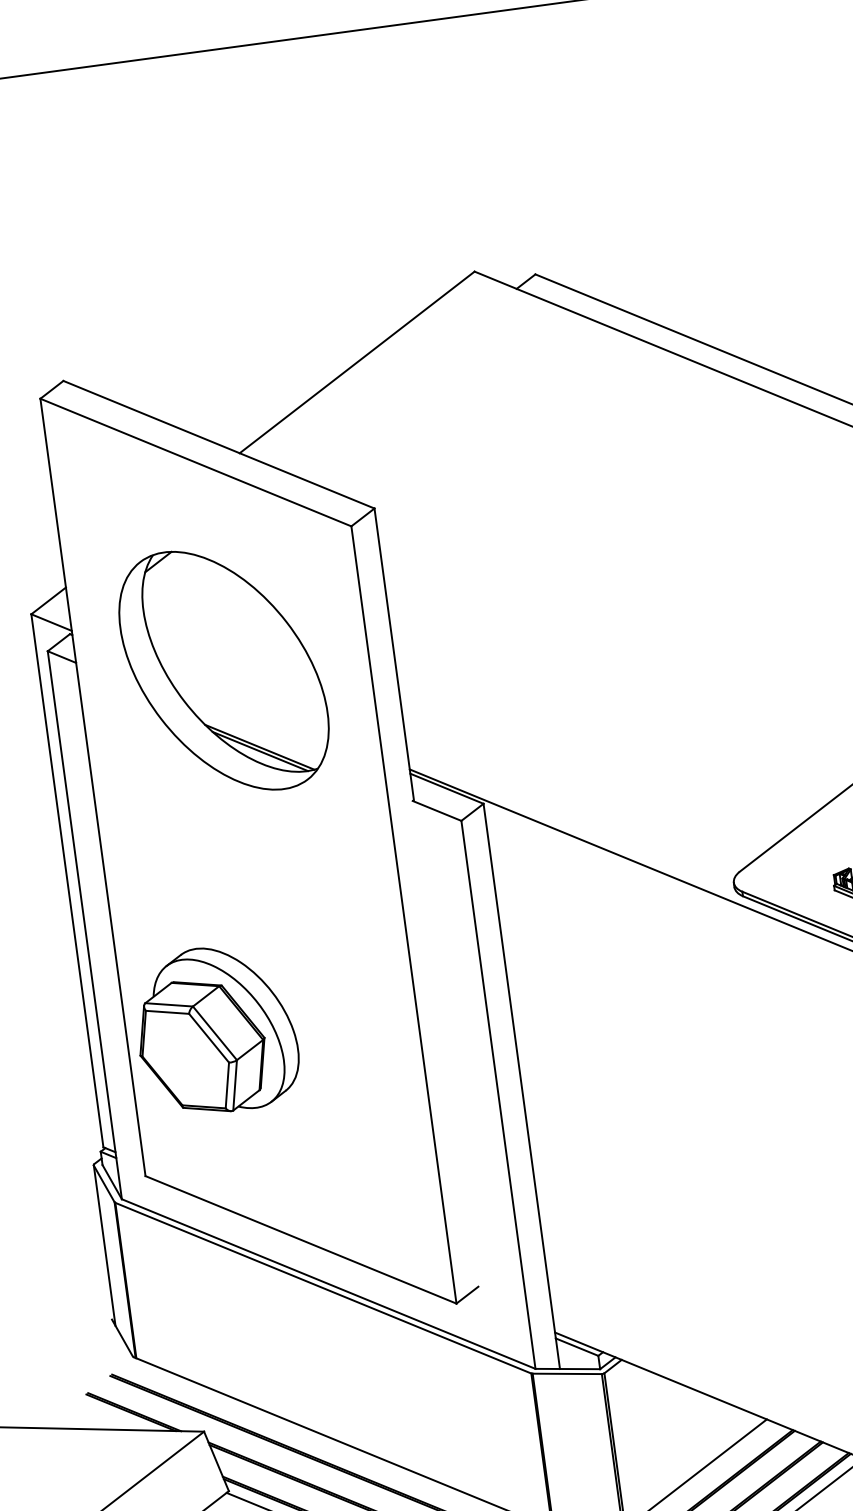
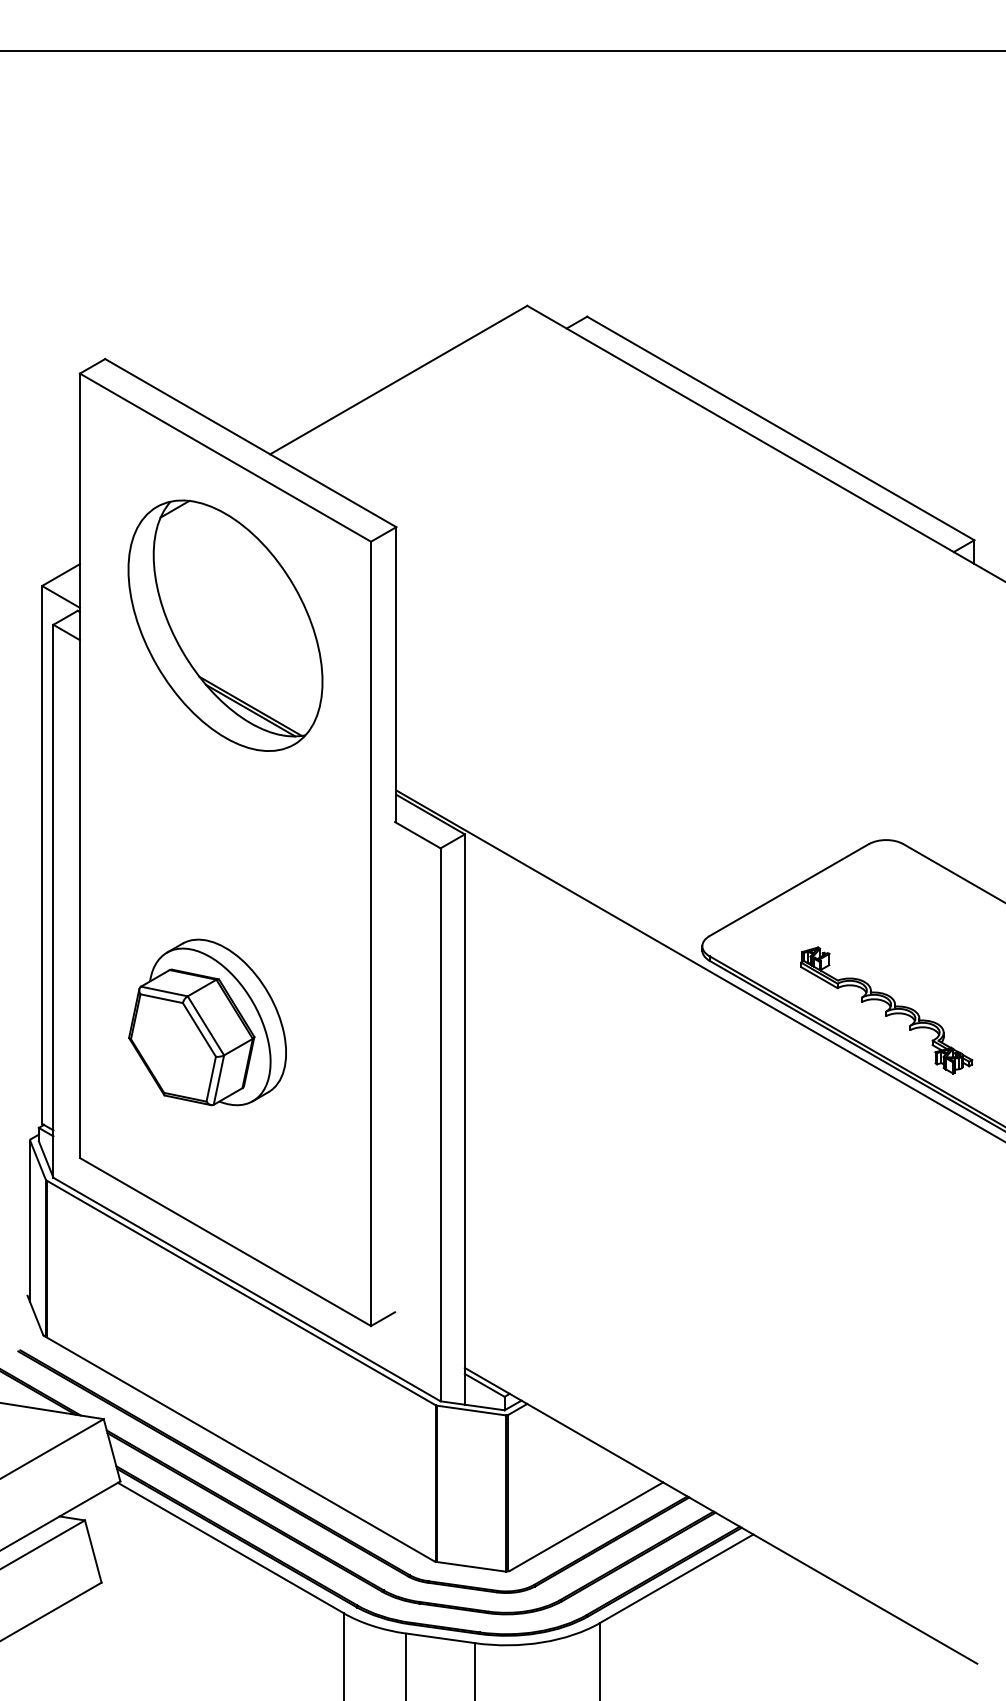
part: (224, 670) -> (225, 625), moved
part: (216, 1029) -> (207, 1022), moved

